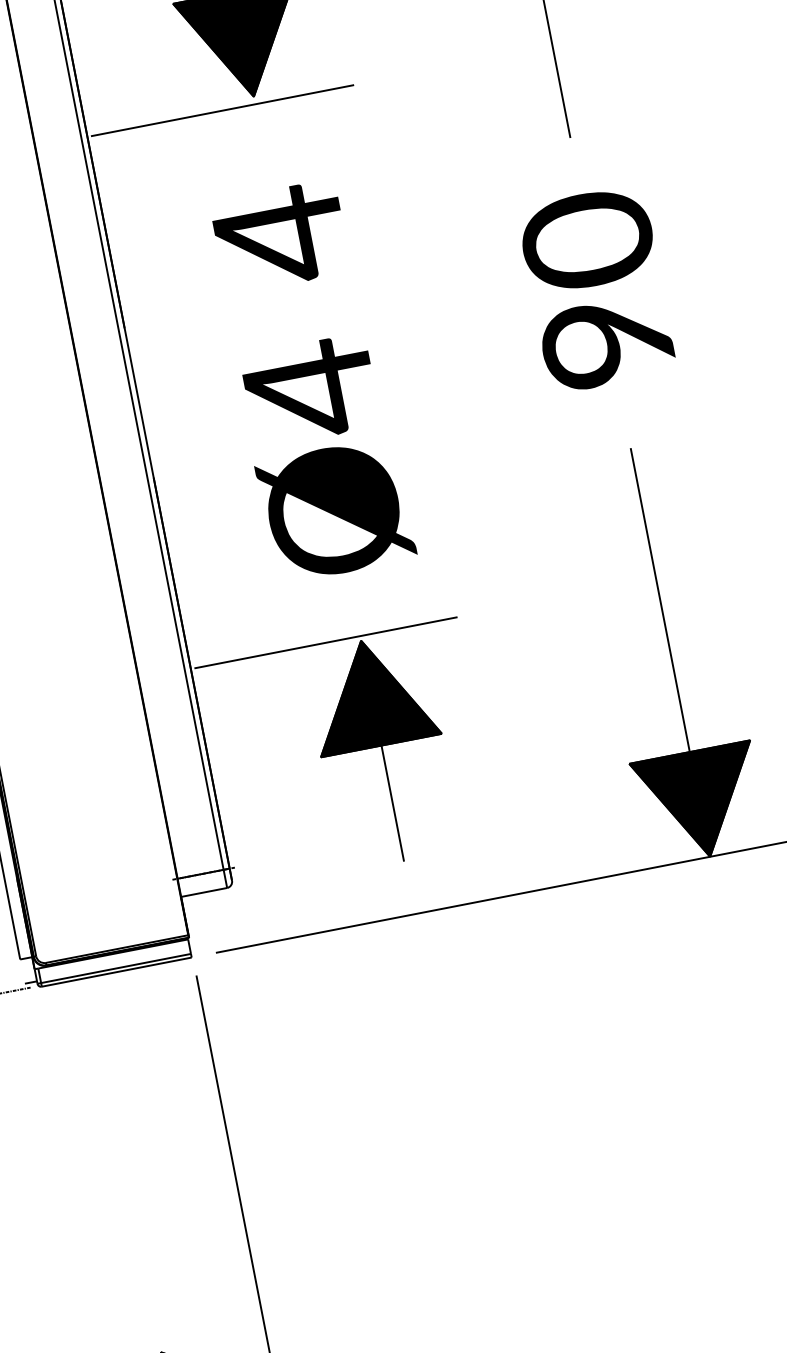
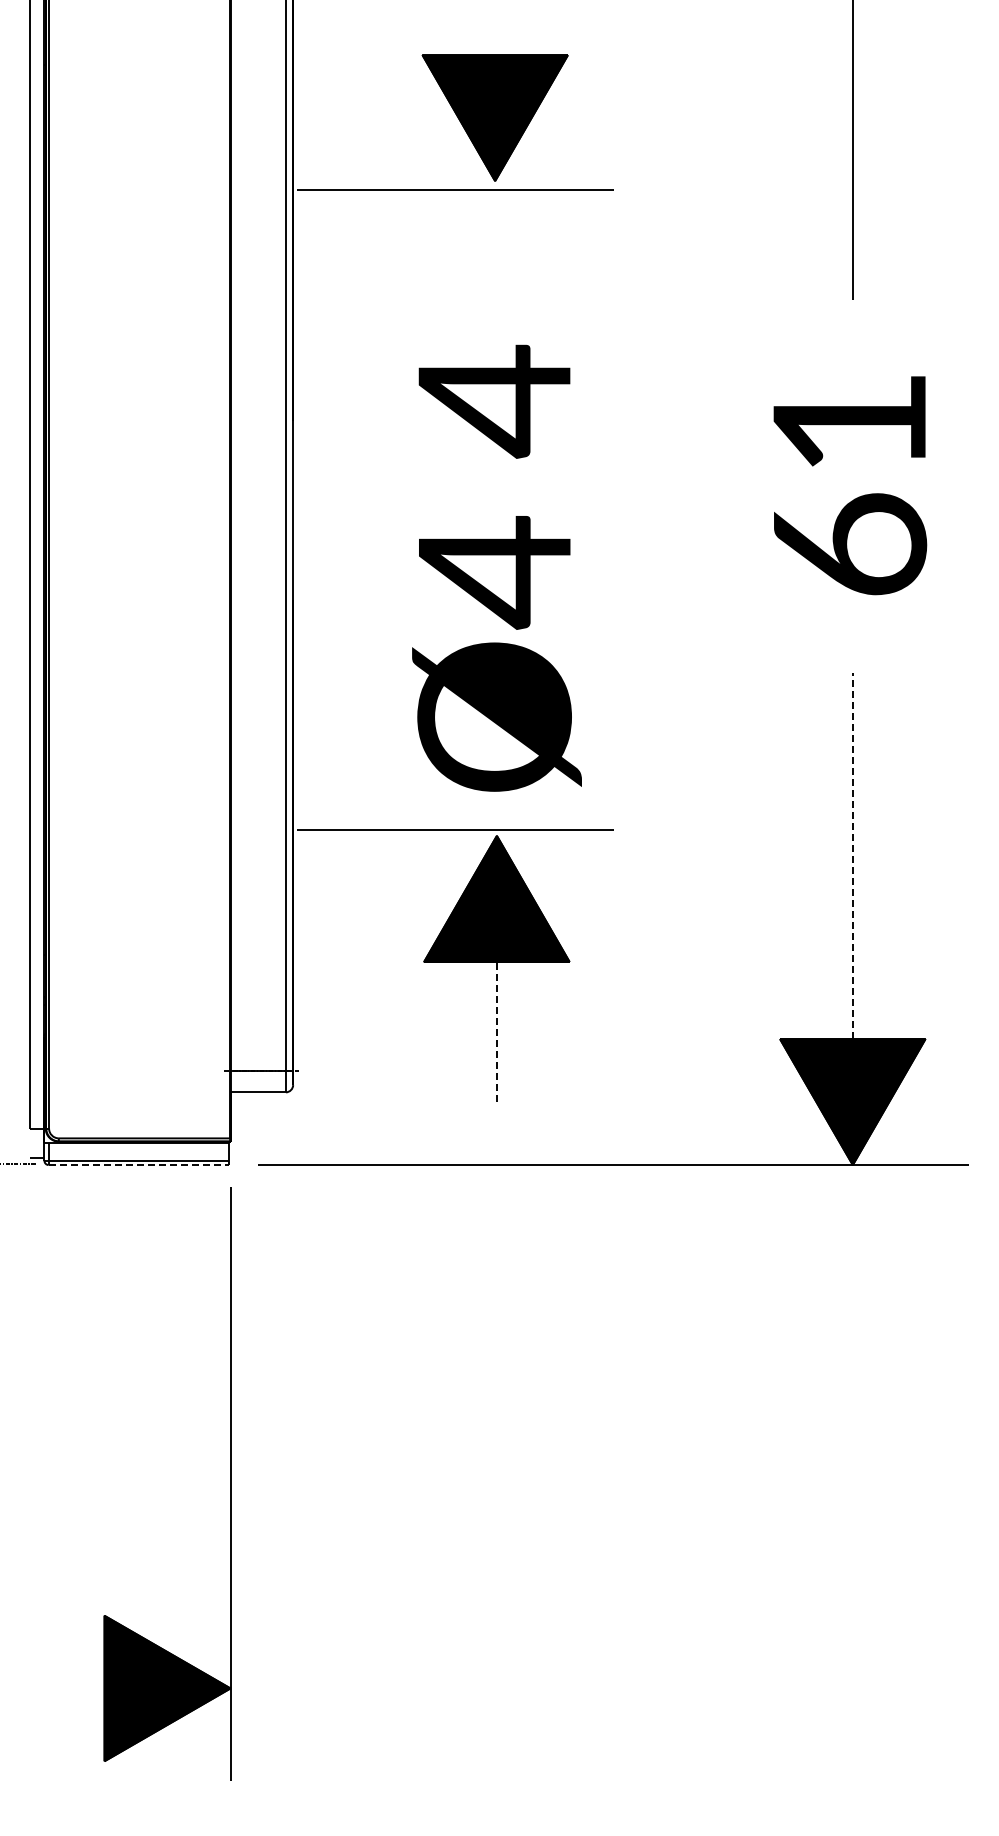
text: (280, 236) -> (494, 401), moved
text: (596, 289) -> (849, 481), 90 -> 61
text: (325, 457) -> (496, 653), moved
line: (660, 600) -> (852, 856), solid -> dashed
line: (392, 803) -> (496, 1031), solid -> dashed
line: (117, 972) -> (139, 1165), solid -> dashed

